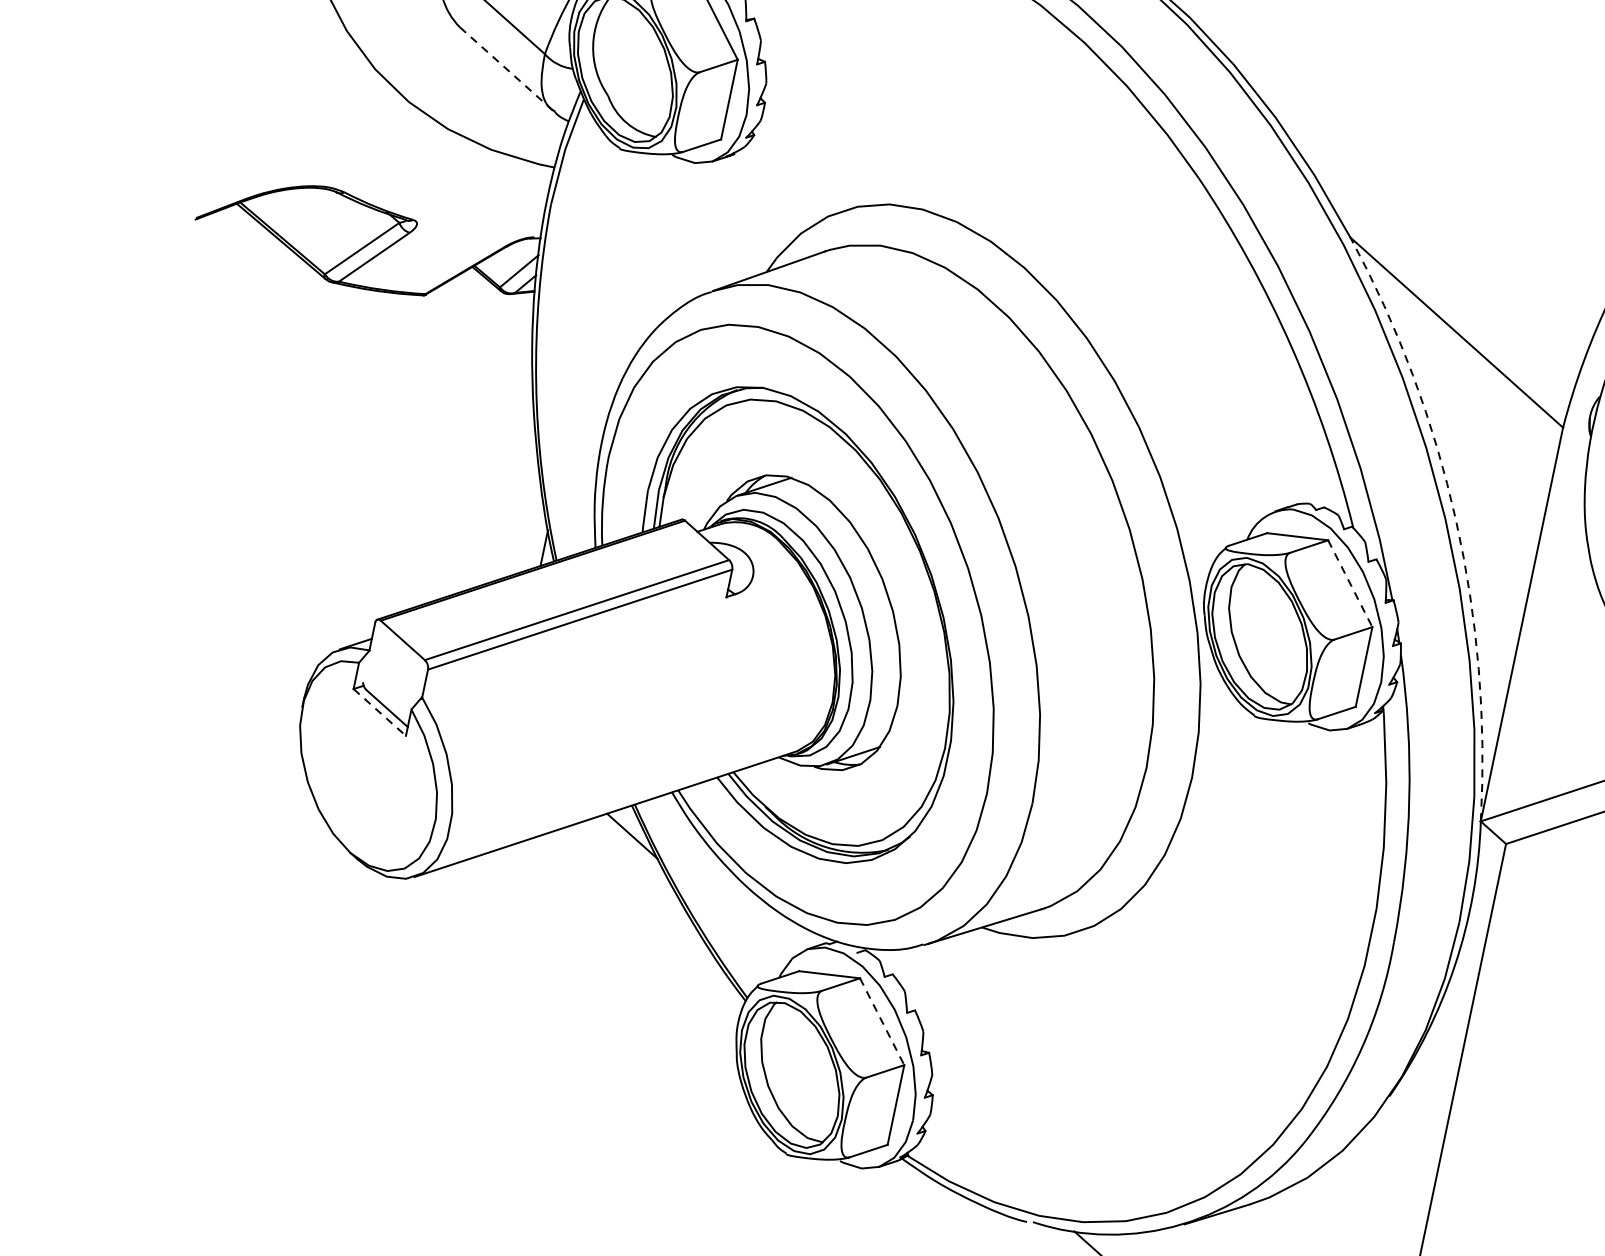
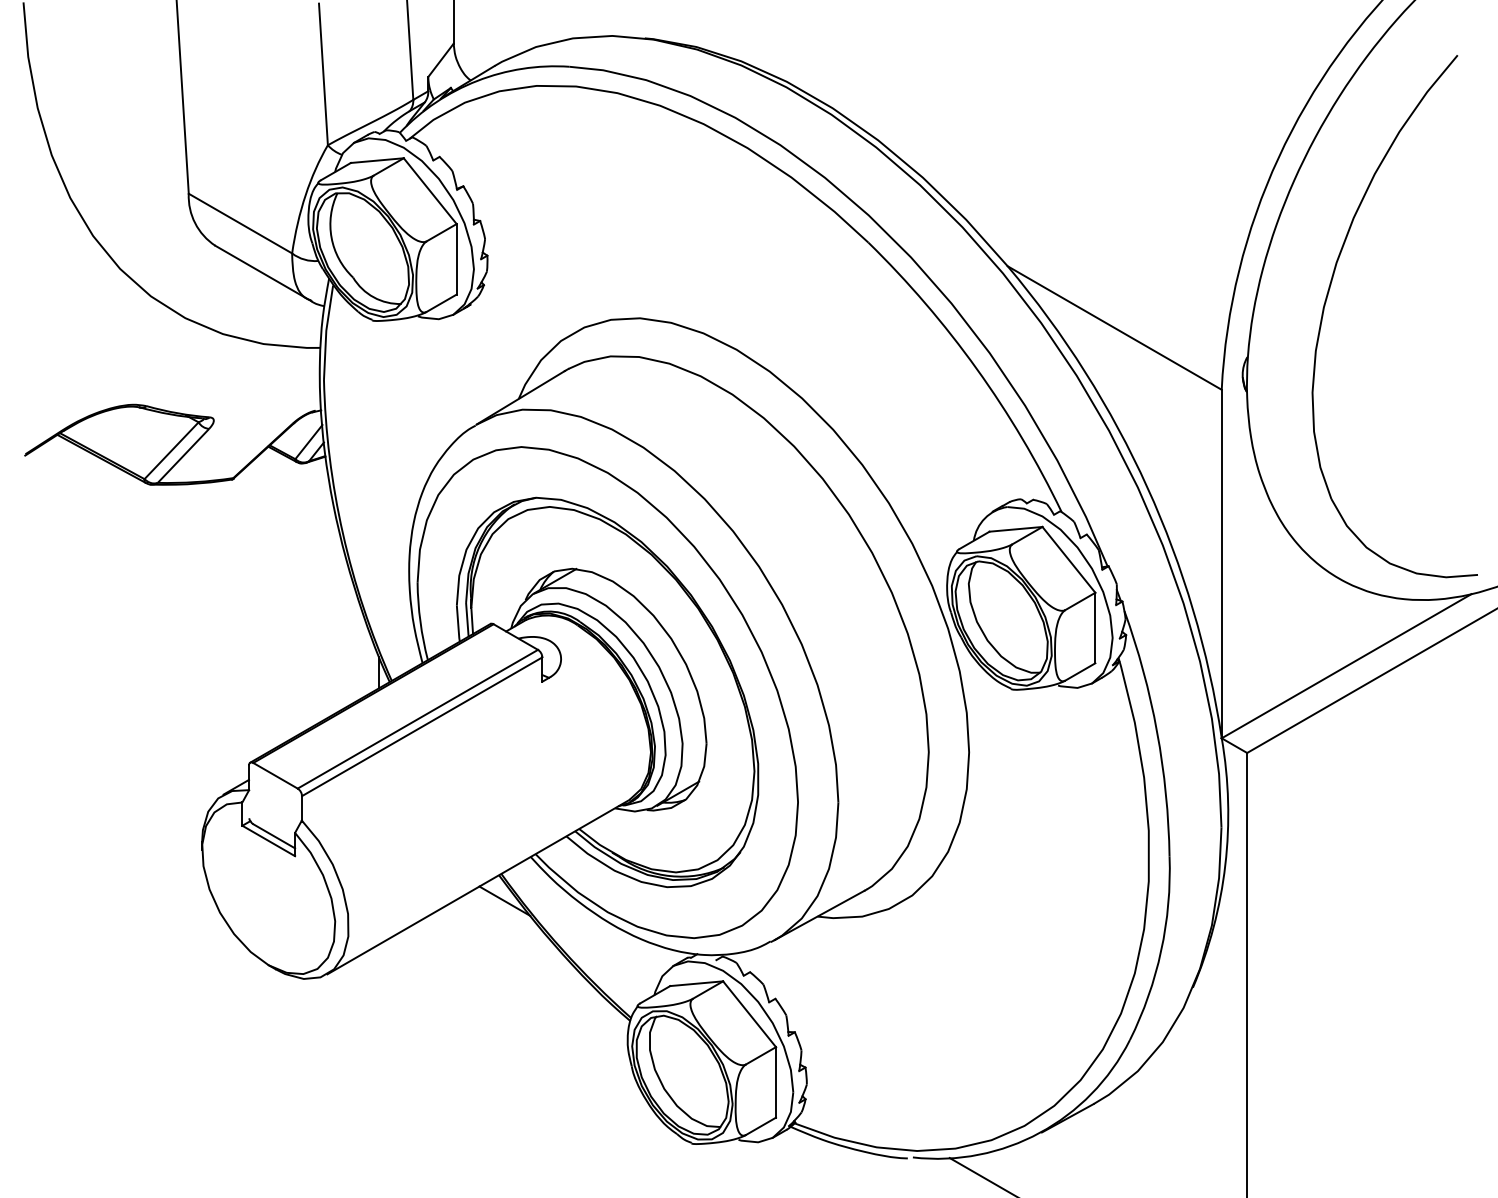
line: (507, 70) -> (263, 273), dashed -> solid
arc: (1456, 520) -> (1147, 487), dashed -> solid
line: (1350, 584) -> (1069, 560), dashed -> solid
line: (380, 713) -> (269, 841), dashed -> solid
line: (882, 1022) -> (749, 1014), dashed -> solid

